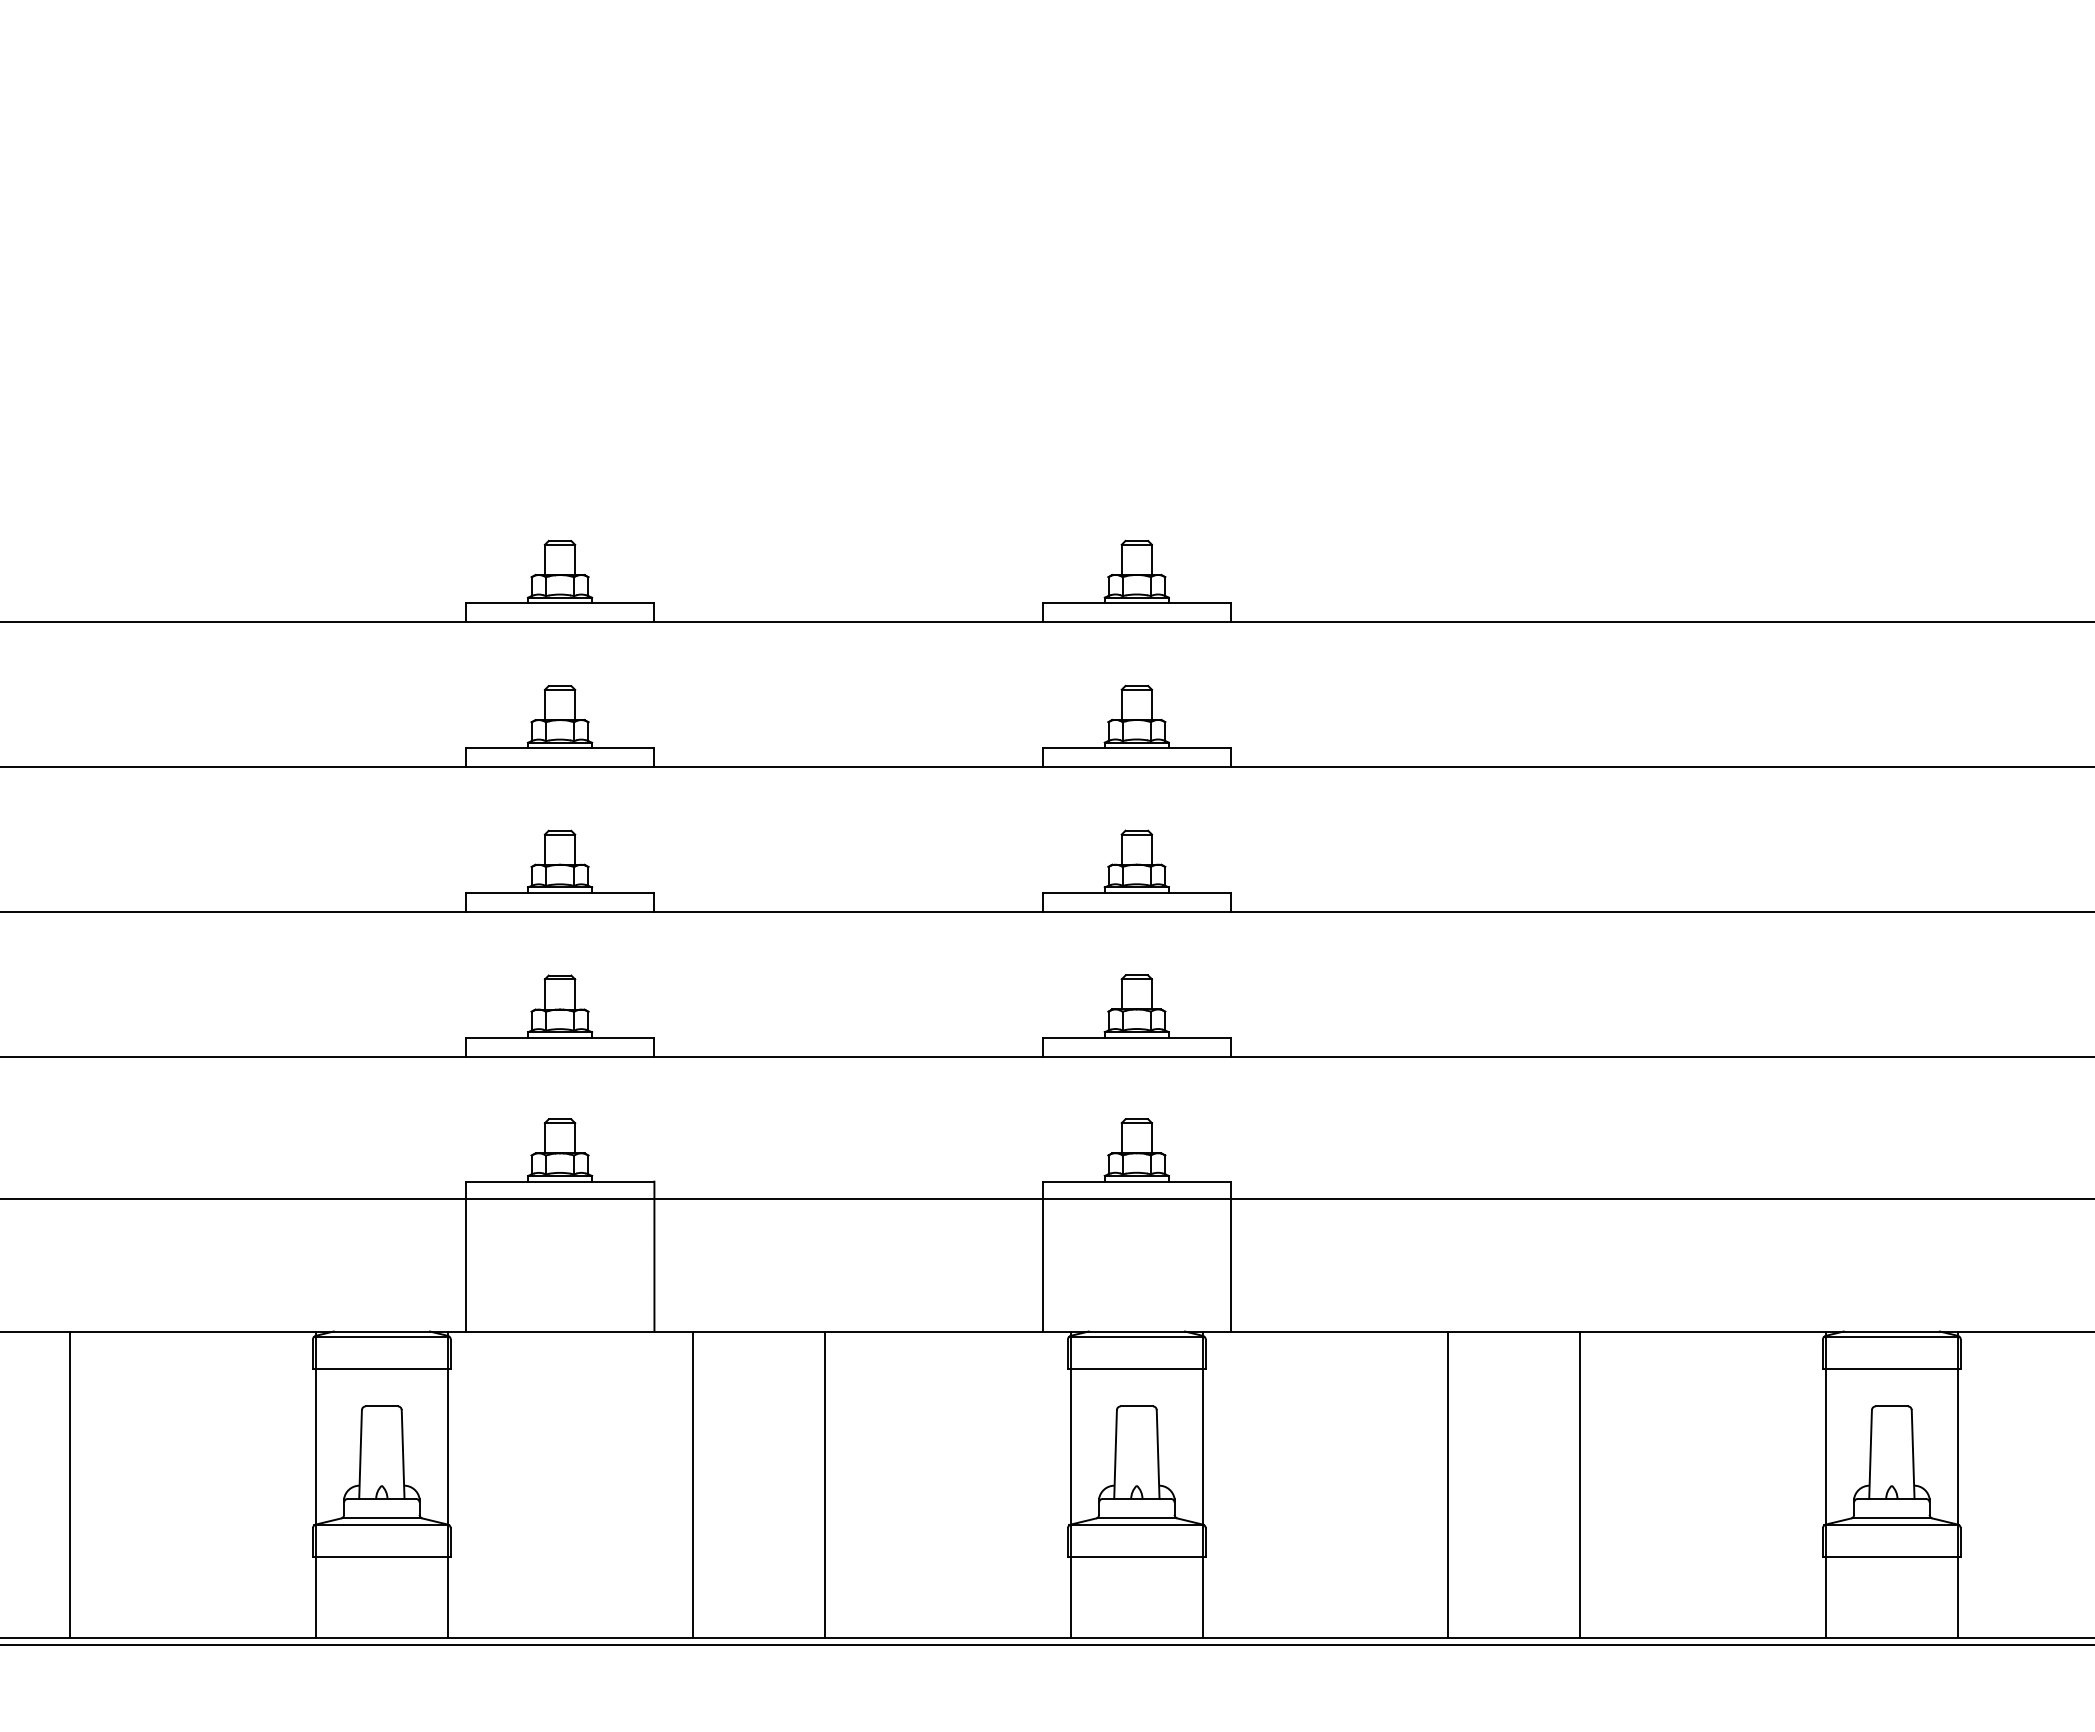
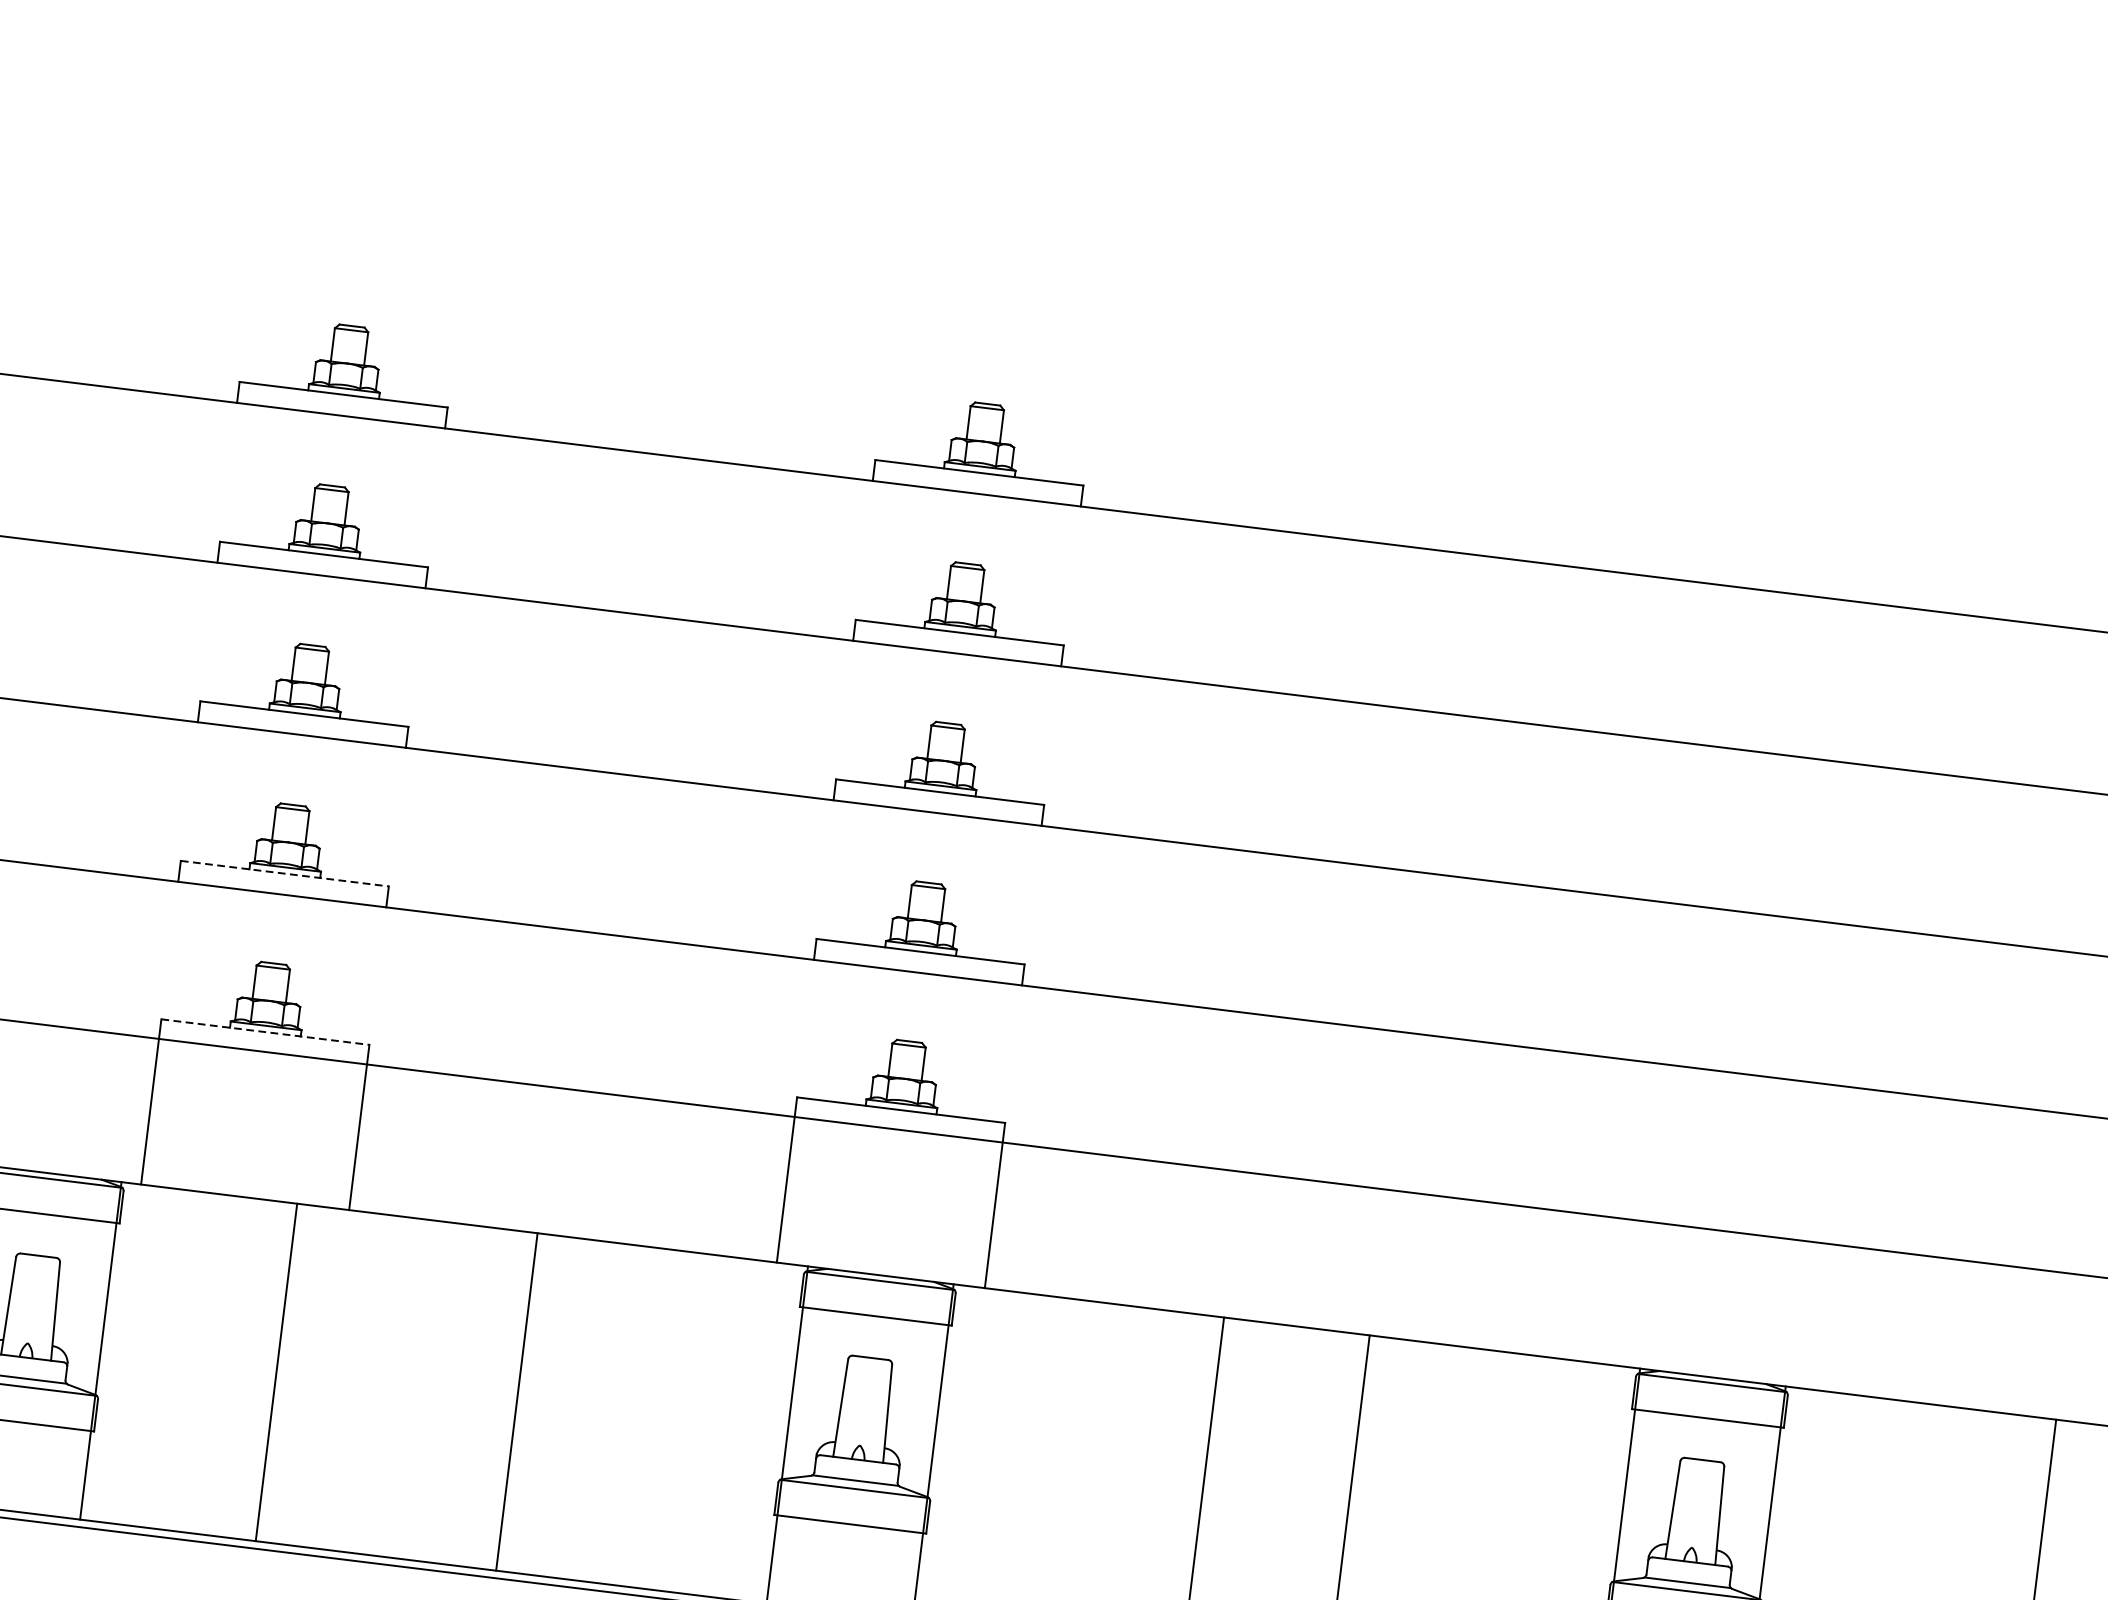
line: (560, 1037) -> (285, 873), solid -> dashed
line: (560, 1181) -> (265, 1032), solid -> dashed
line: (693, 1484) -> (276, 1372), moved

